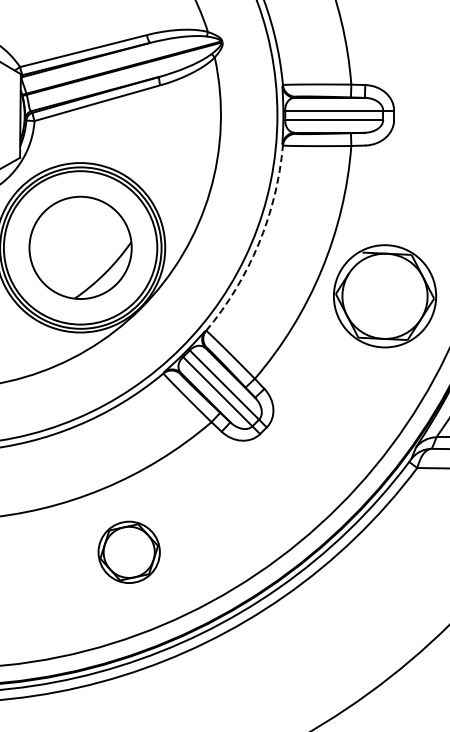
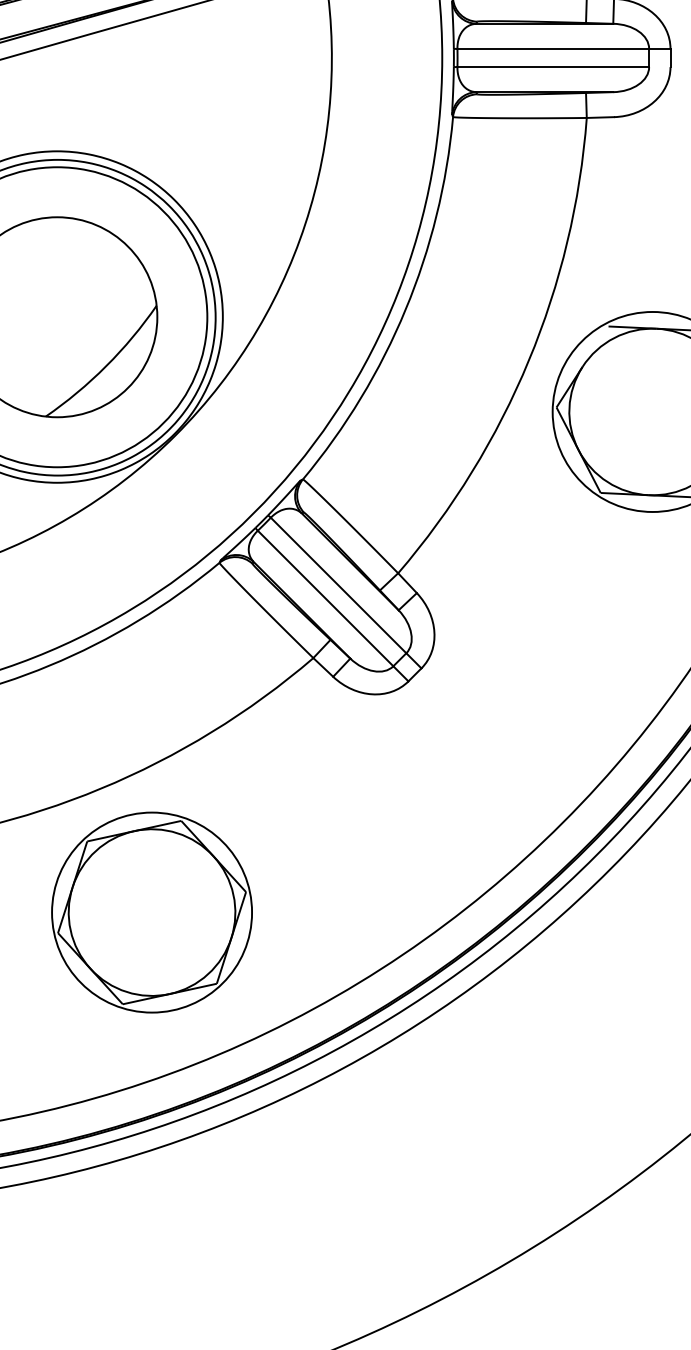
arc: (258, 244) -> (405, 310), dashed -> solid
part: (129, 552) -> (152, 912), size x1.67

